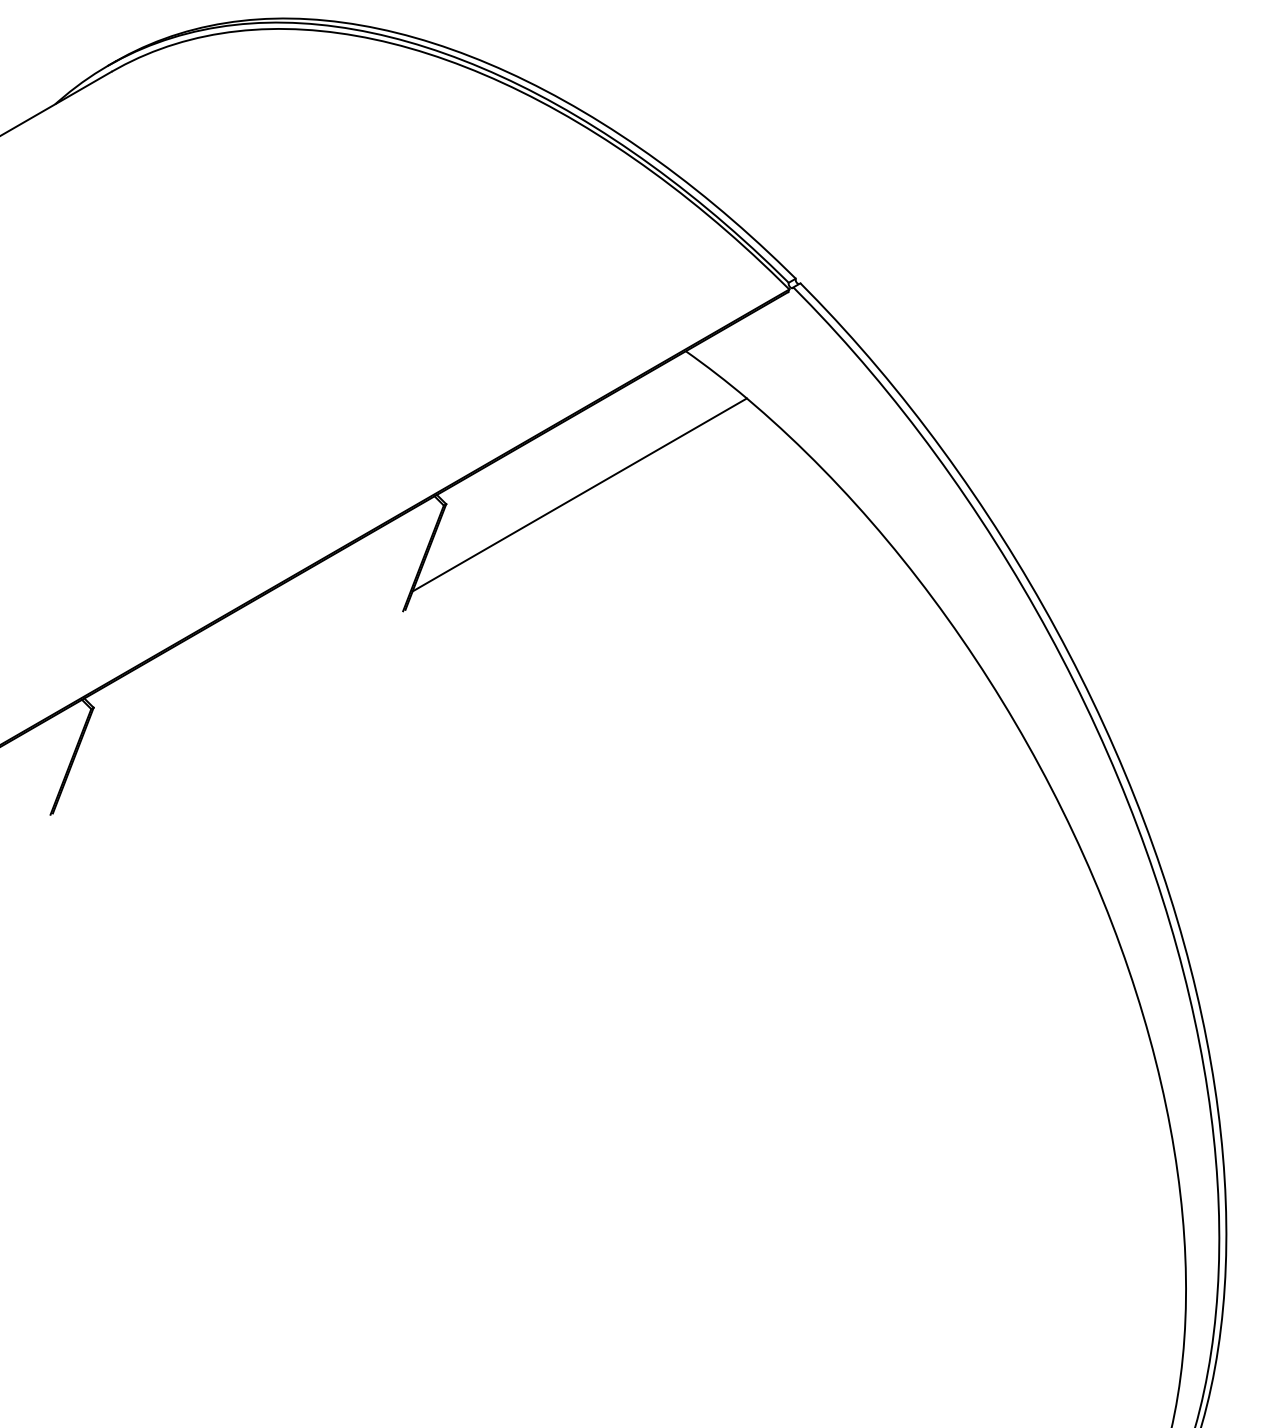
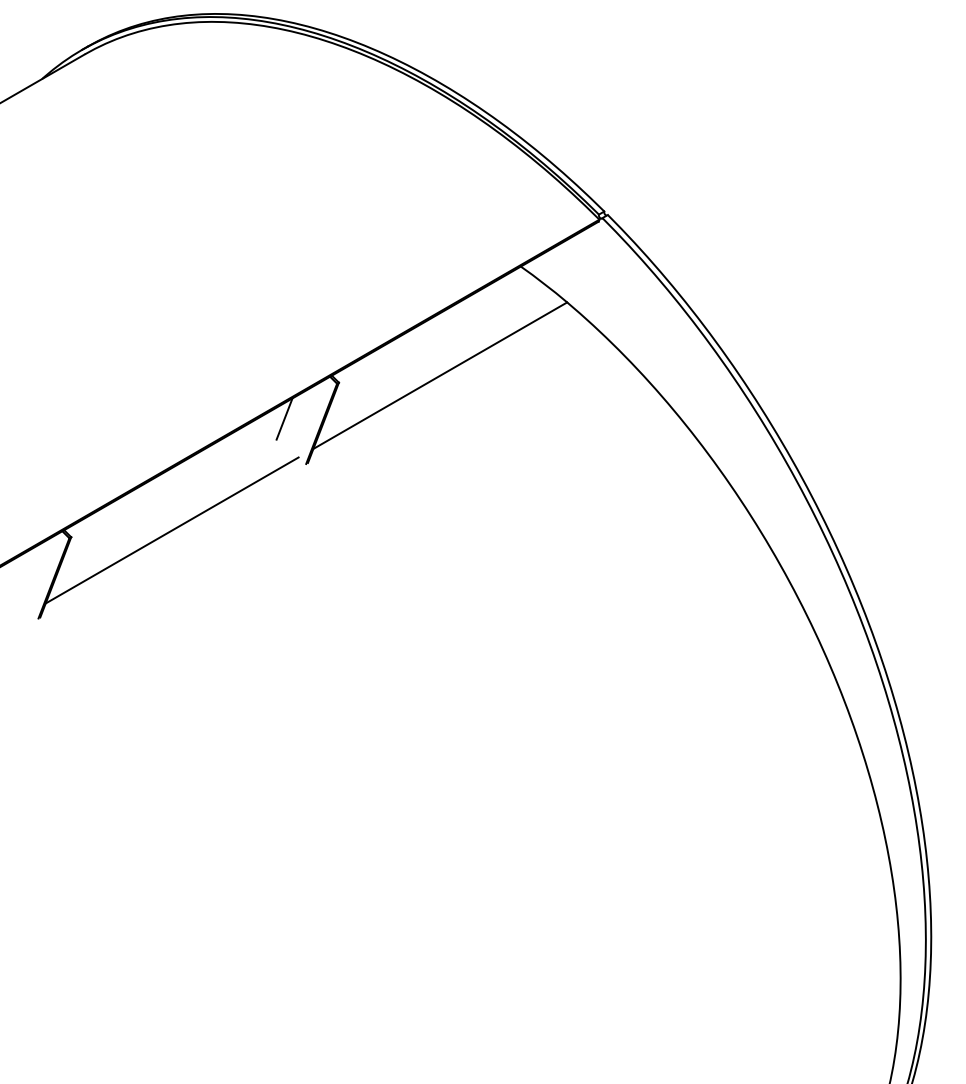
line: (374, 551) -> (284, 418), added
line: (225, 698) -> (171, 530), added

